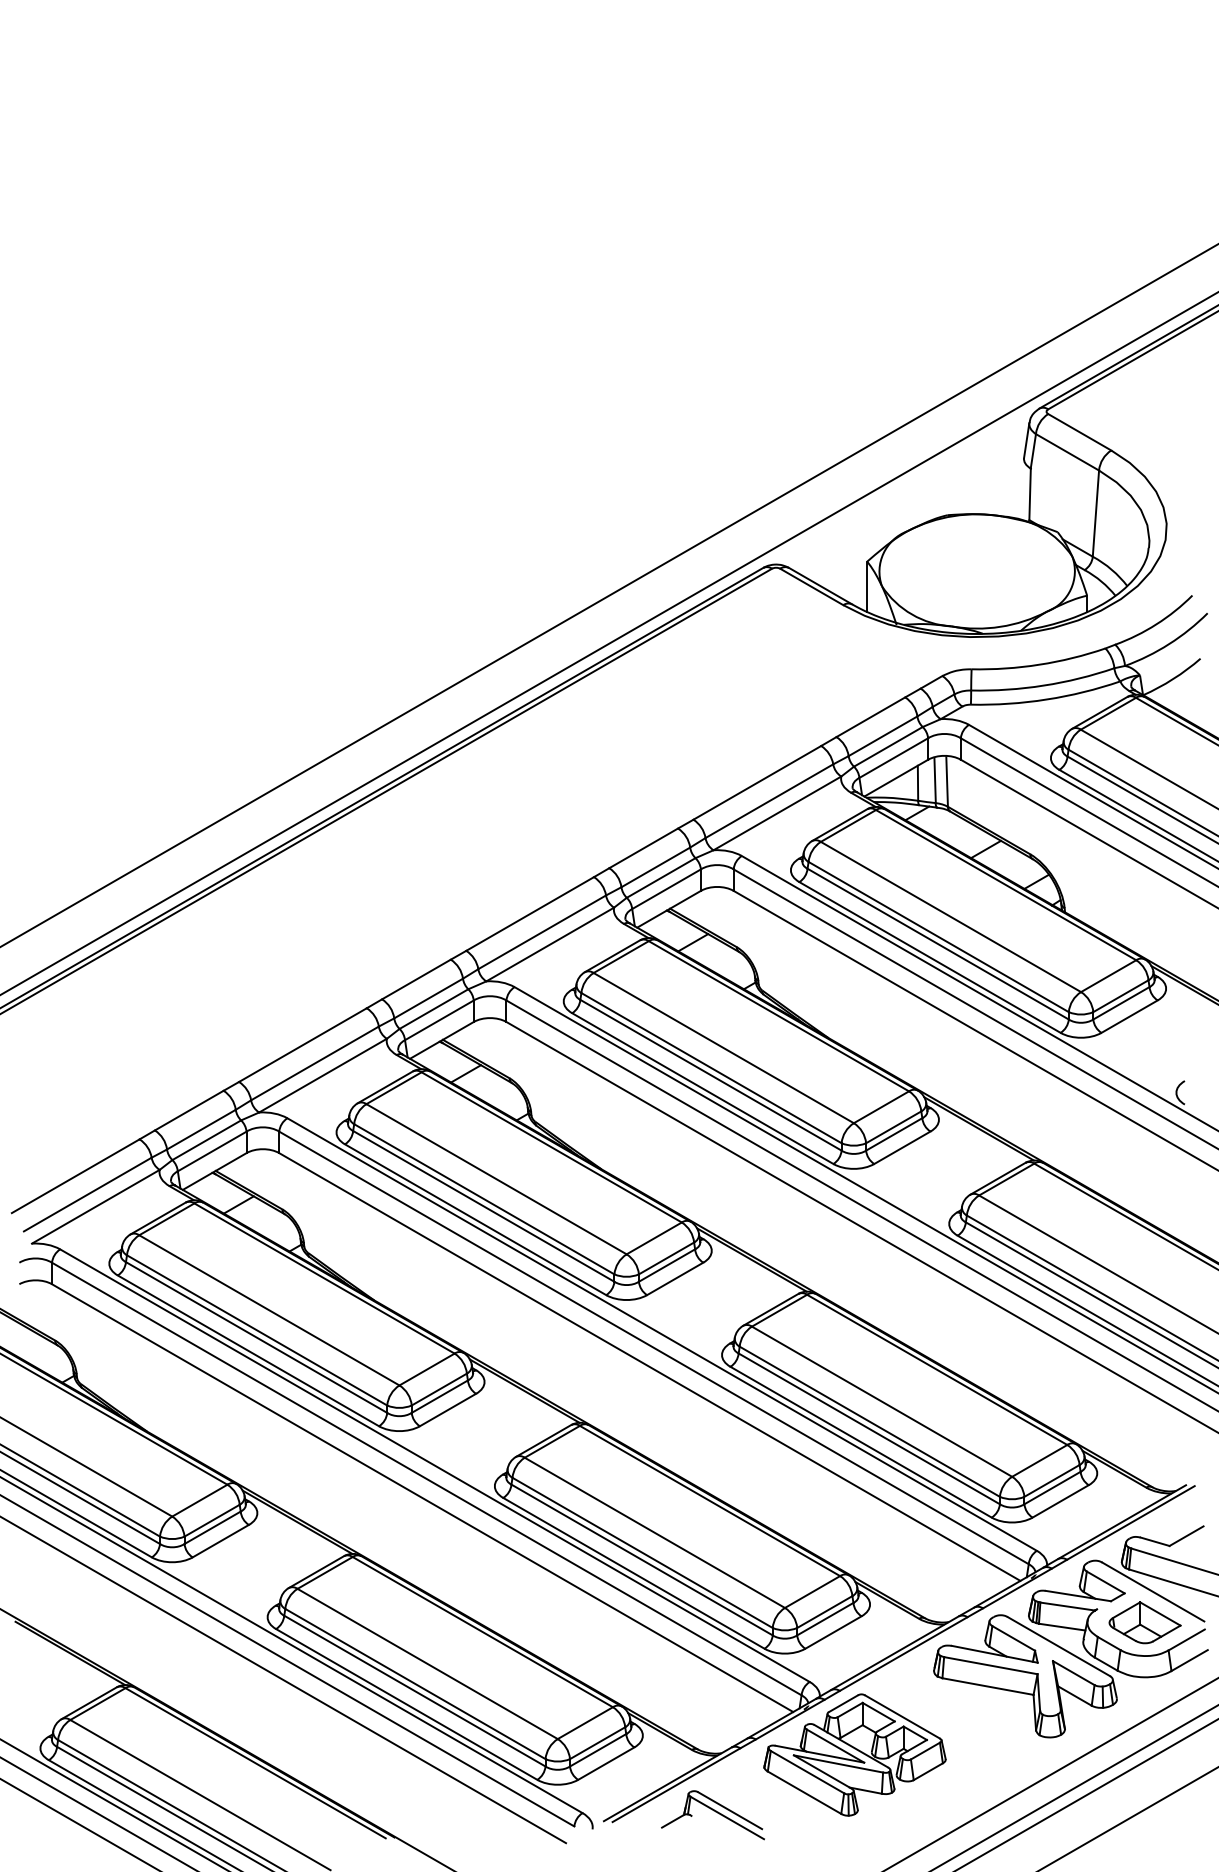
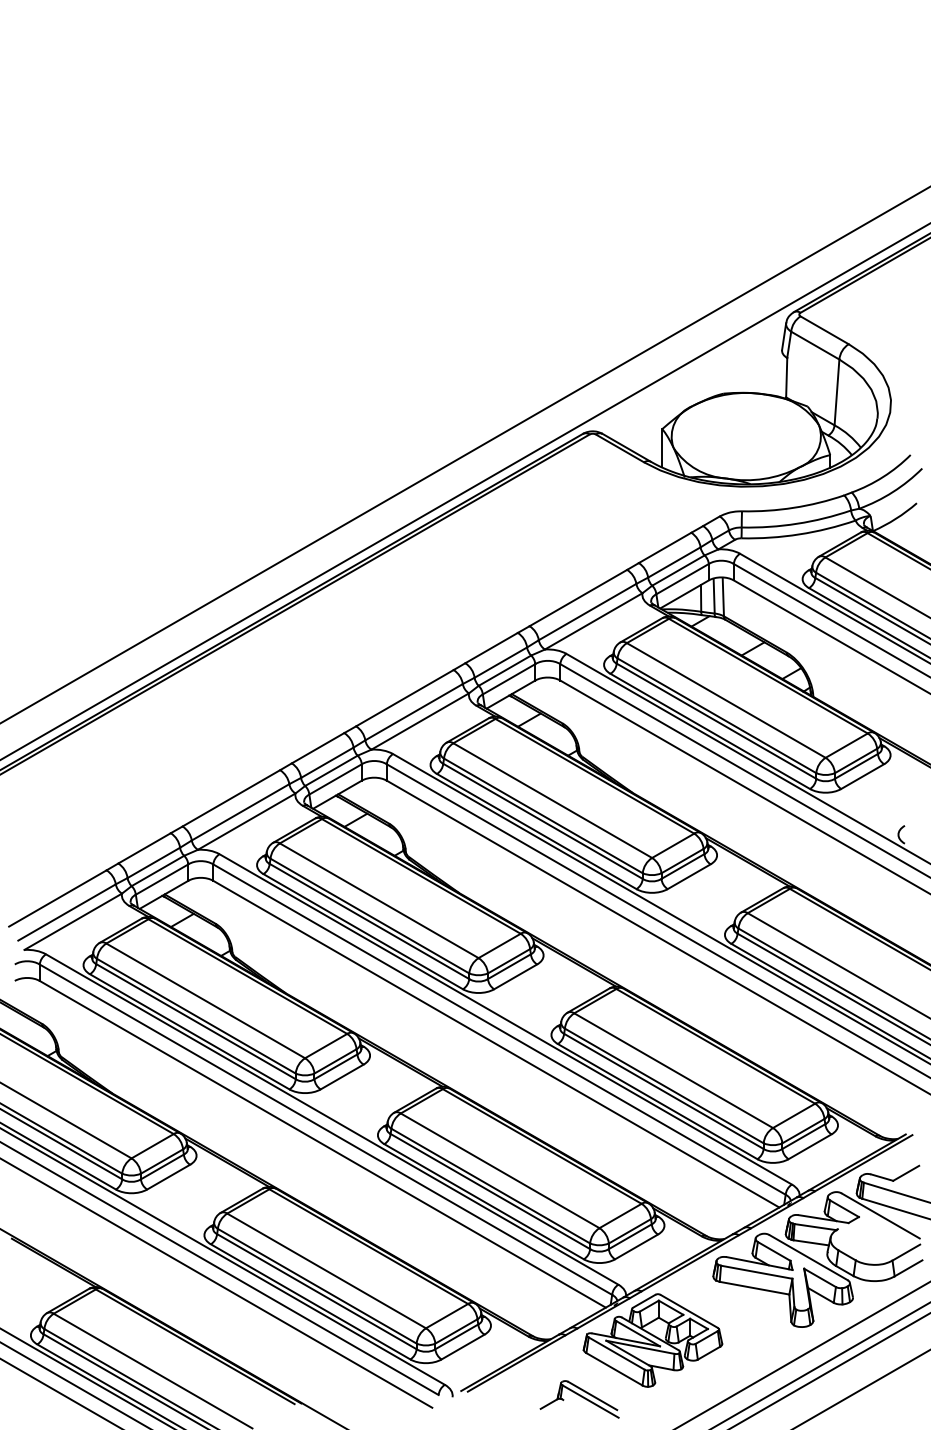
part: (1144, 1622) -> (874, 1239), removed
part: (712, 1815) -> (579, 1399), moved

